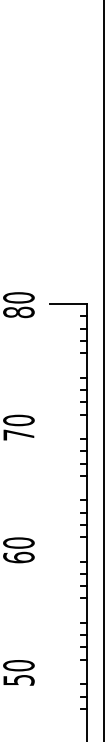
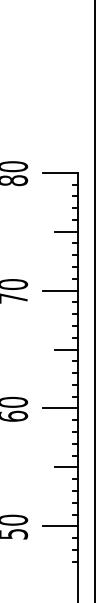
line: (74, 365) -> (66, 231), added
line: (68, 426) -> (60, 290), added
line: (74, 488) -> (66, 349), added
line: (68, 549) -> (60, 408), added
line: (74, 610) -> (66, 467), added
line: (68, 672) -> (60, 526), added

